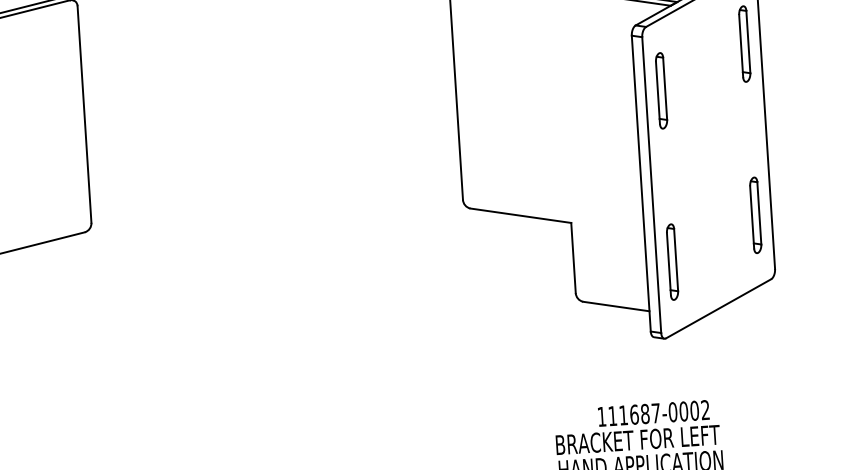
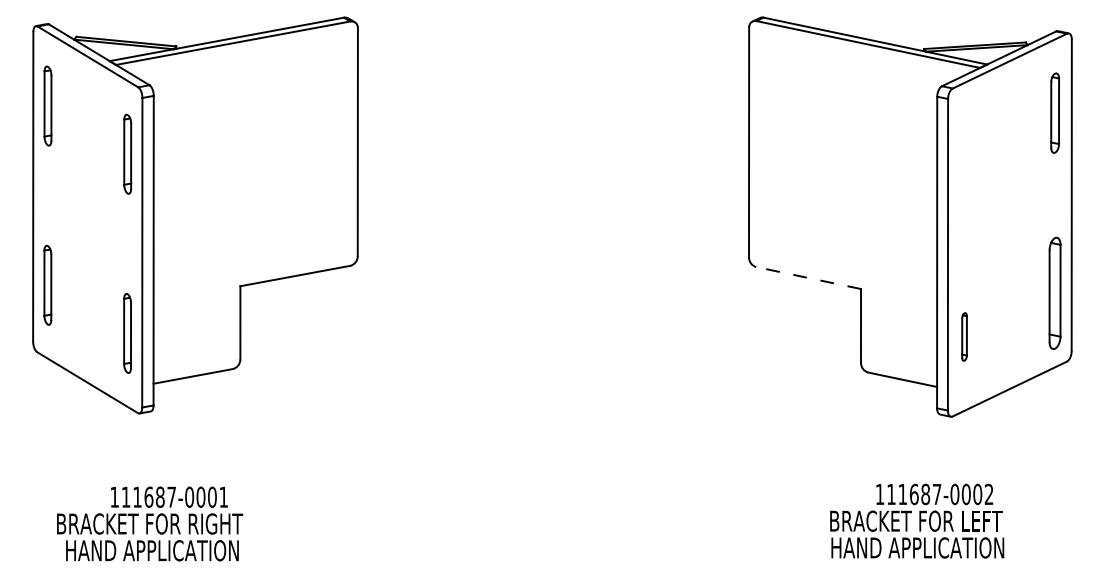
part: (661, 90) -> (964, 156), removed
part: (755, 215) -> (1054, 293), size x1.4
line: (520, 216) -> (808, 278), solid -> dashed
part: (672, 261) -> (964, 336), size x0.6

